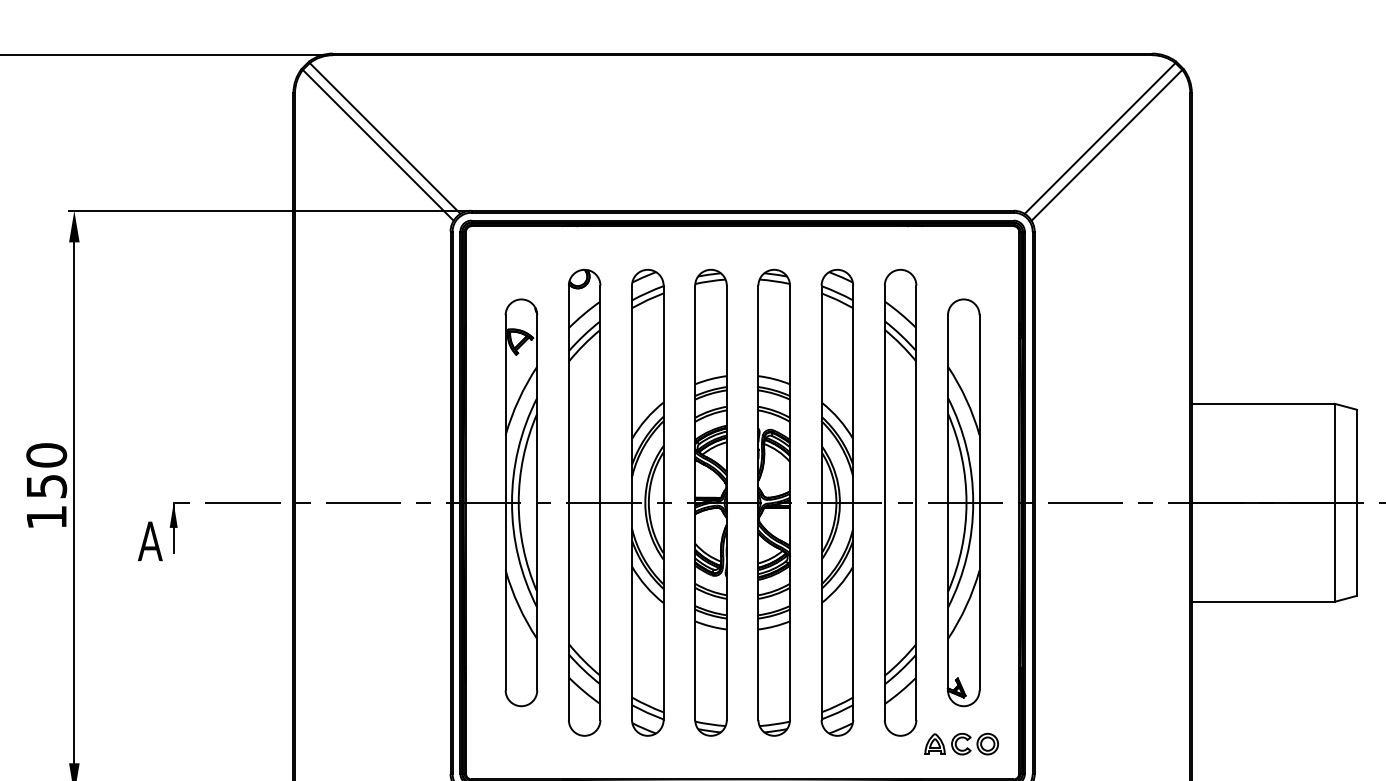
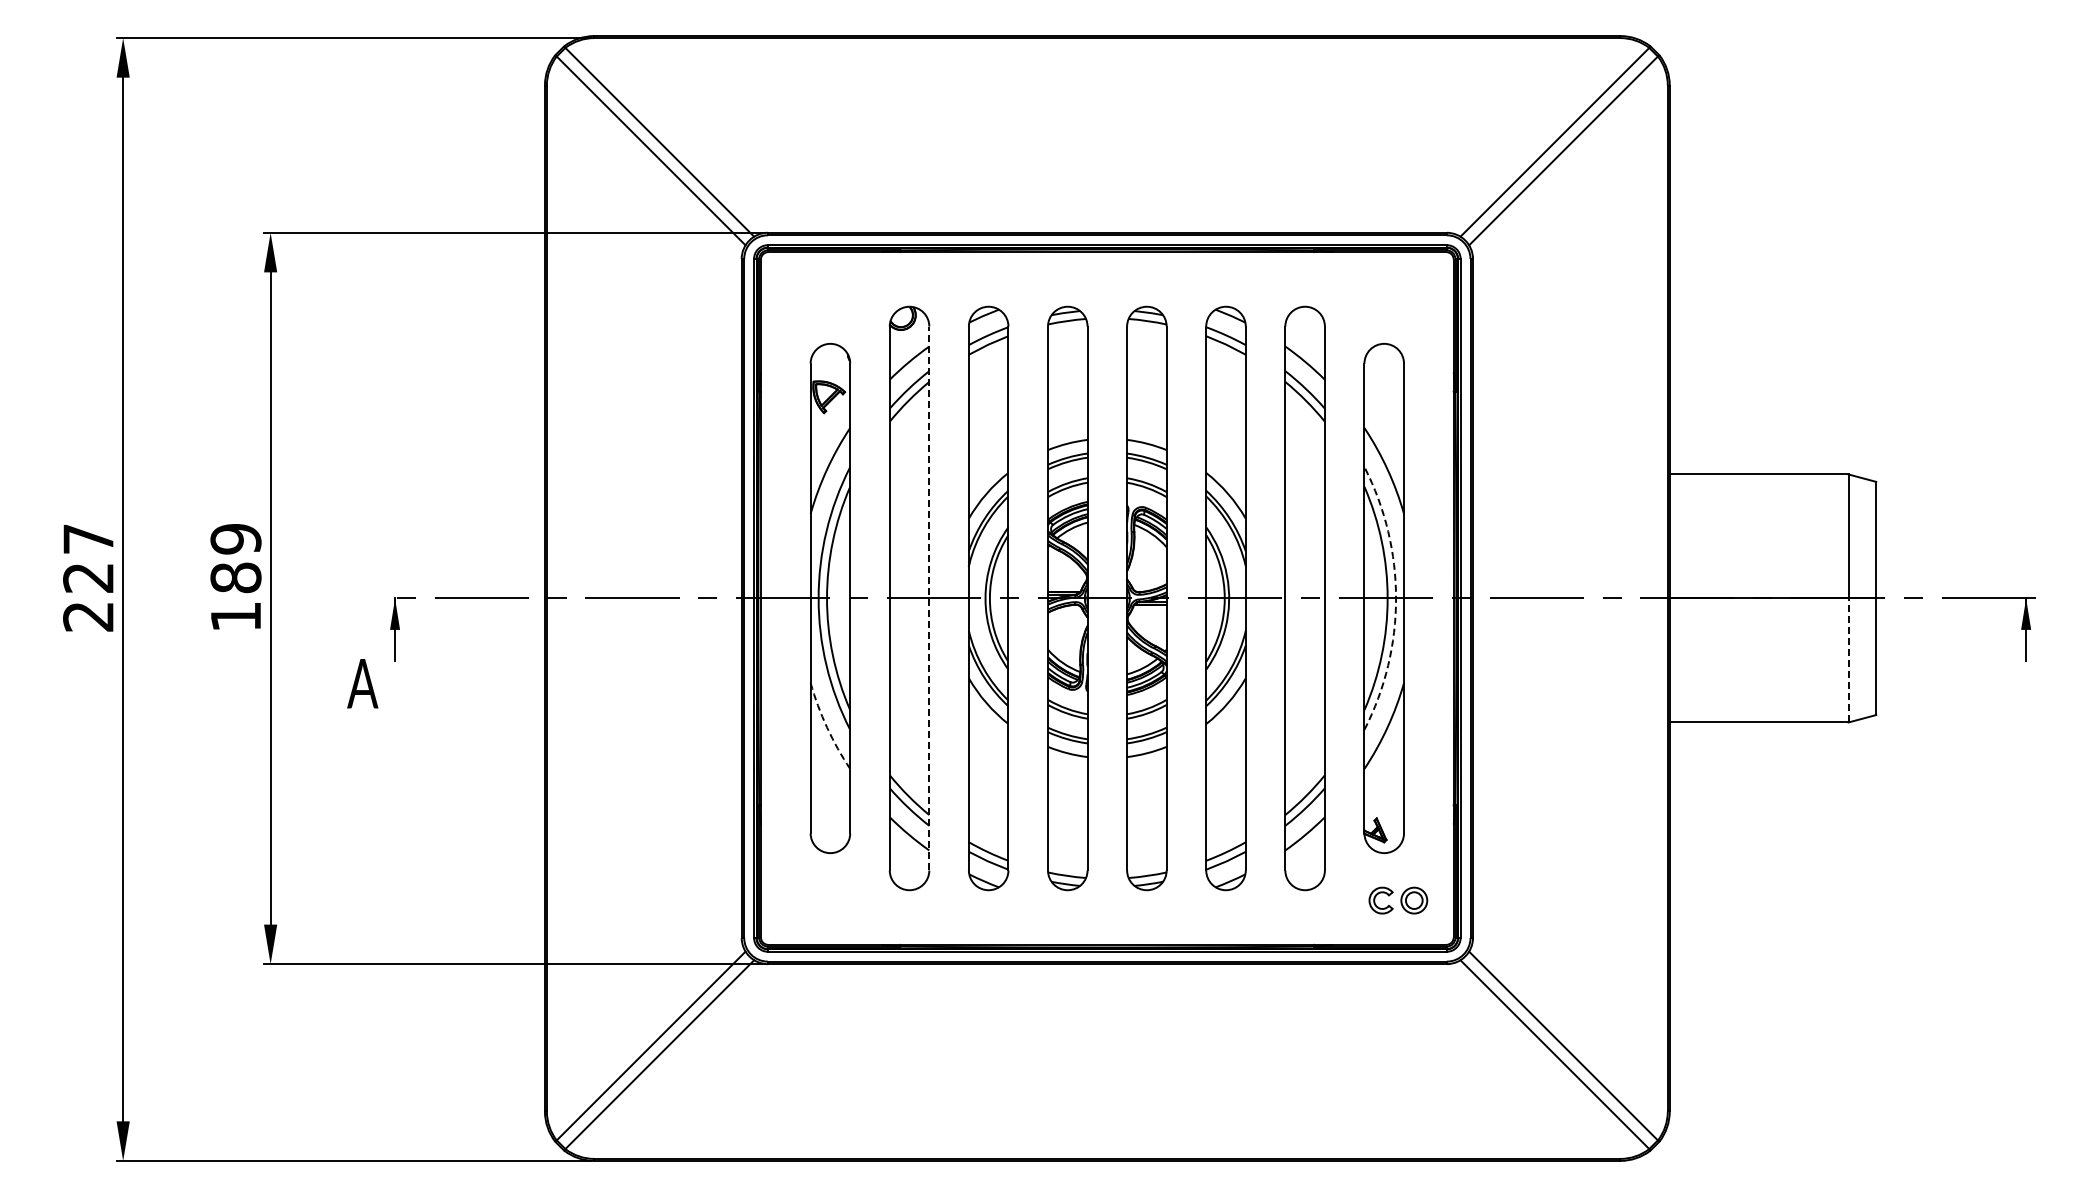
text: (46, 470) -> (235, 558), 150 -> 189
line: (600, 502) -> (929, 598), solid -> dashed
arc: (973, 502) -> (1396, 598), solid -> dashed
text: (150, 541) -> (362, 683), moved
line: (1334, 552) -> (1848, 660), solid -> dashed
arc: (519, 605) -> (827, 727), solid -> dashed
part: (935, 744) -> (1348, 900), removed

